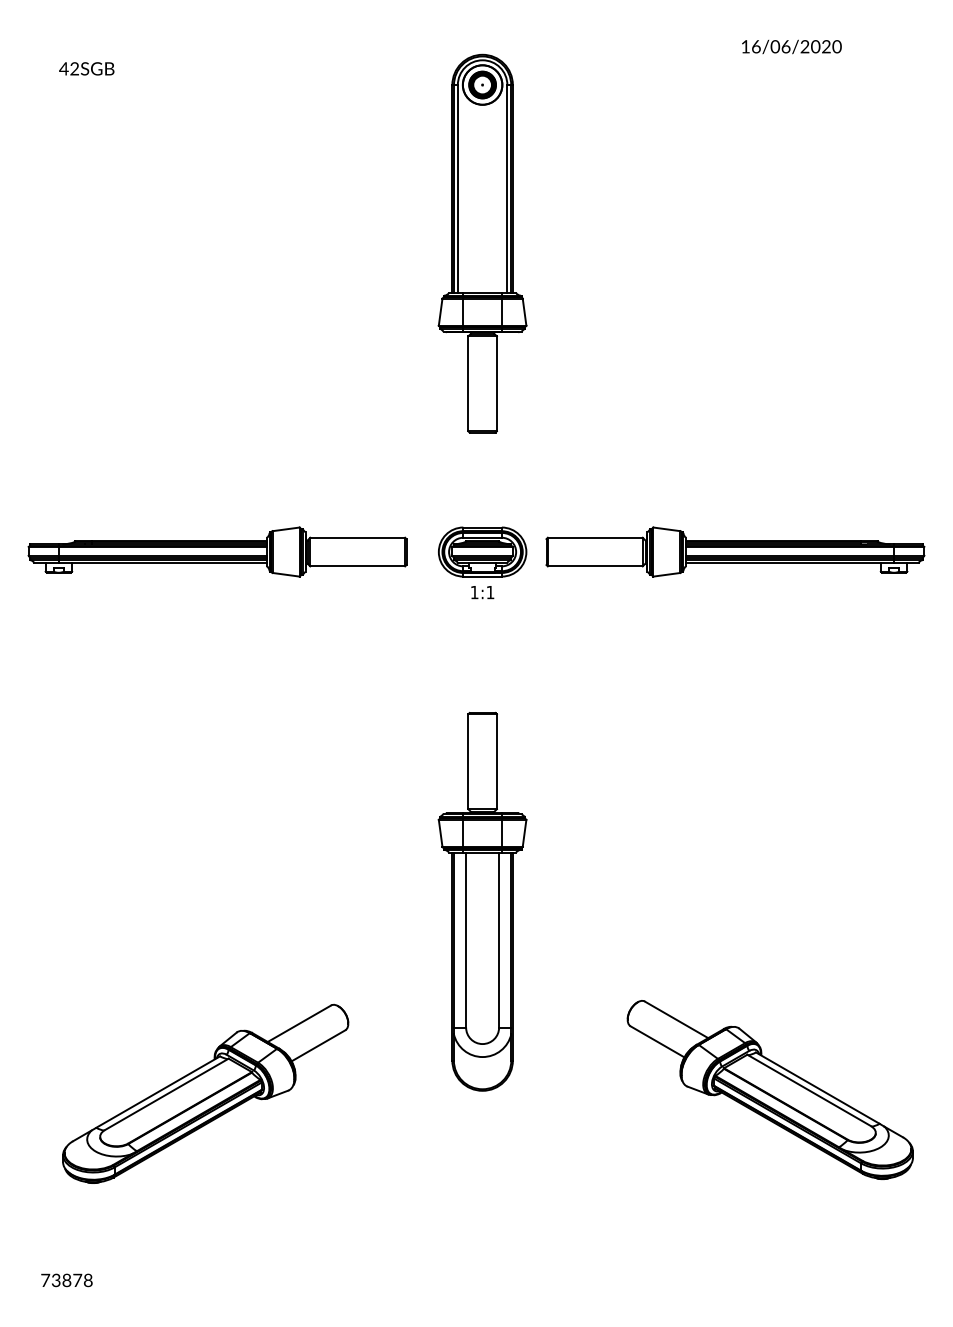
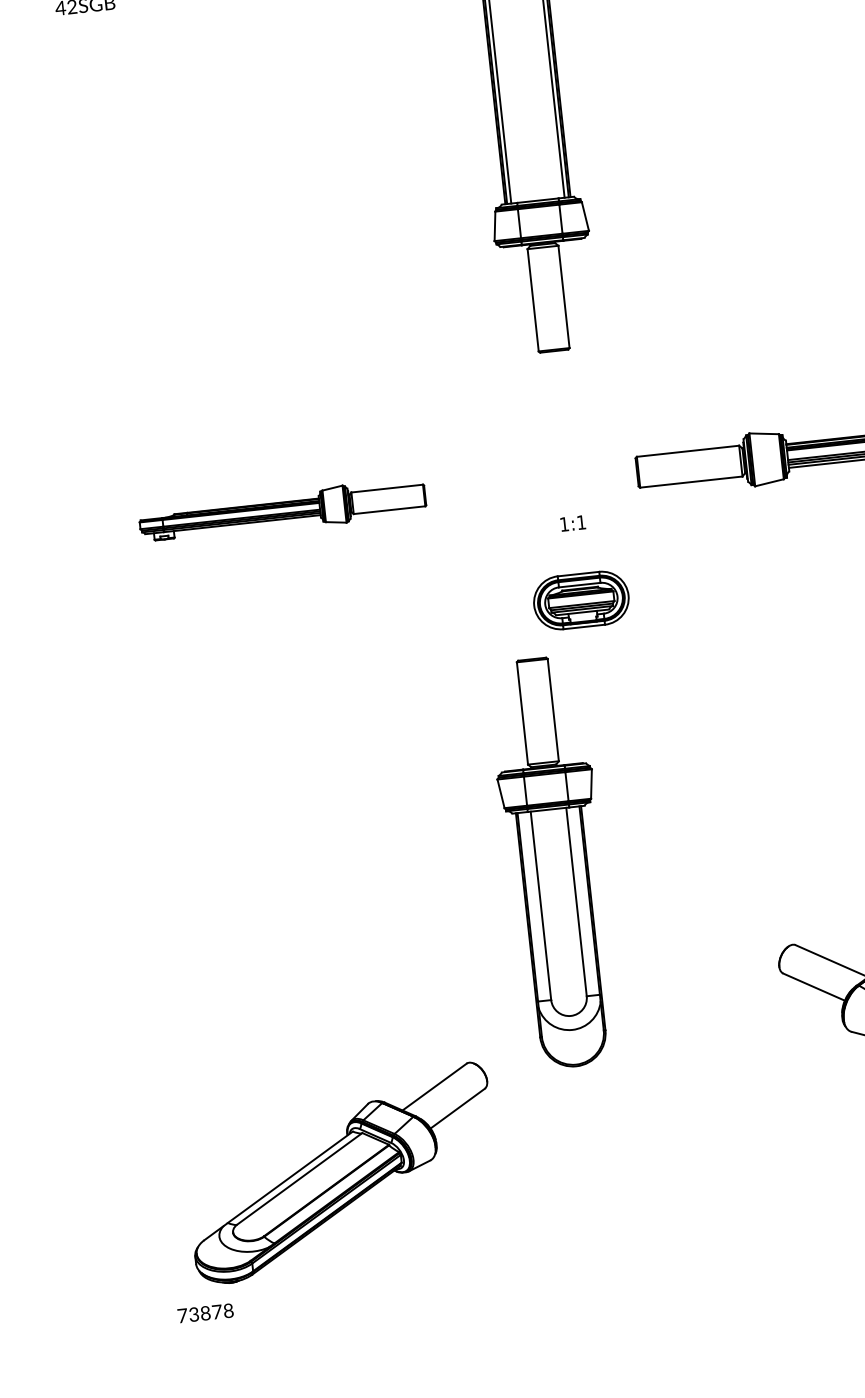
part: (217, 551) -> (282, 510), size x0.7
part: (482, 551) -> (581, 599), moved
part: (482, 901) -> (554, 862), moved
part: (205, 1093) -> (341, 1173), moved

